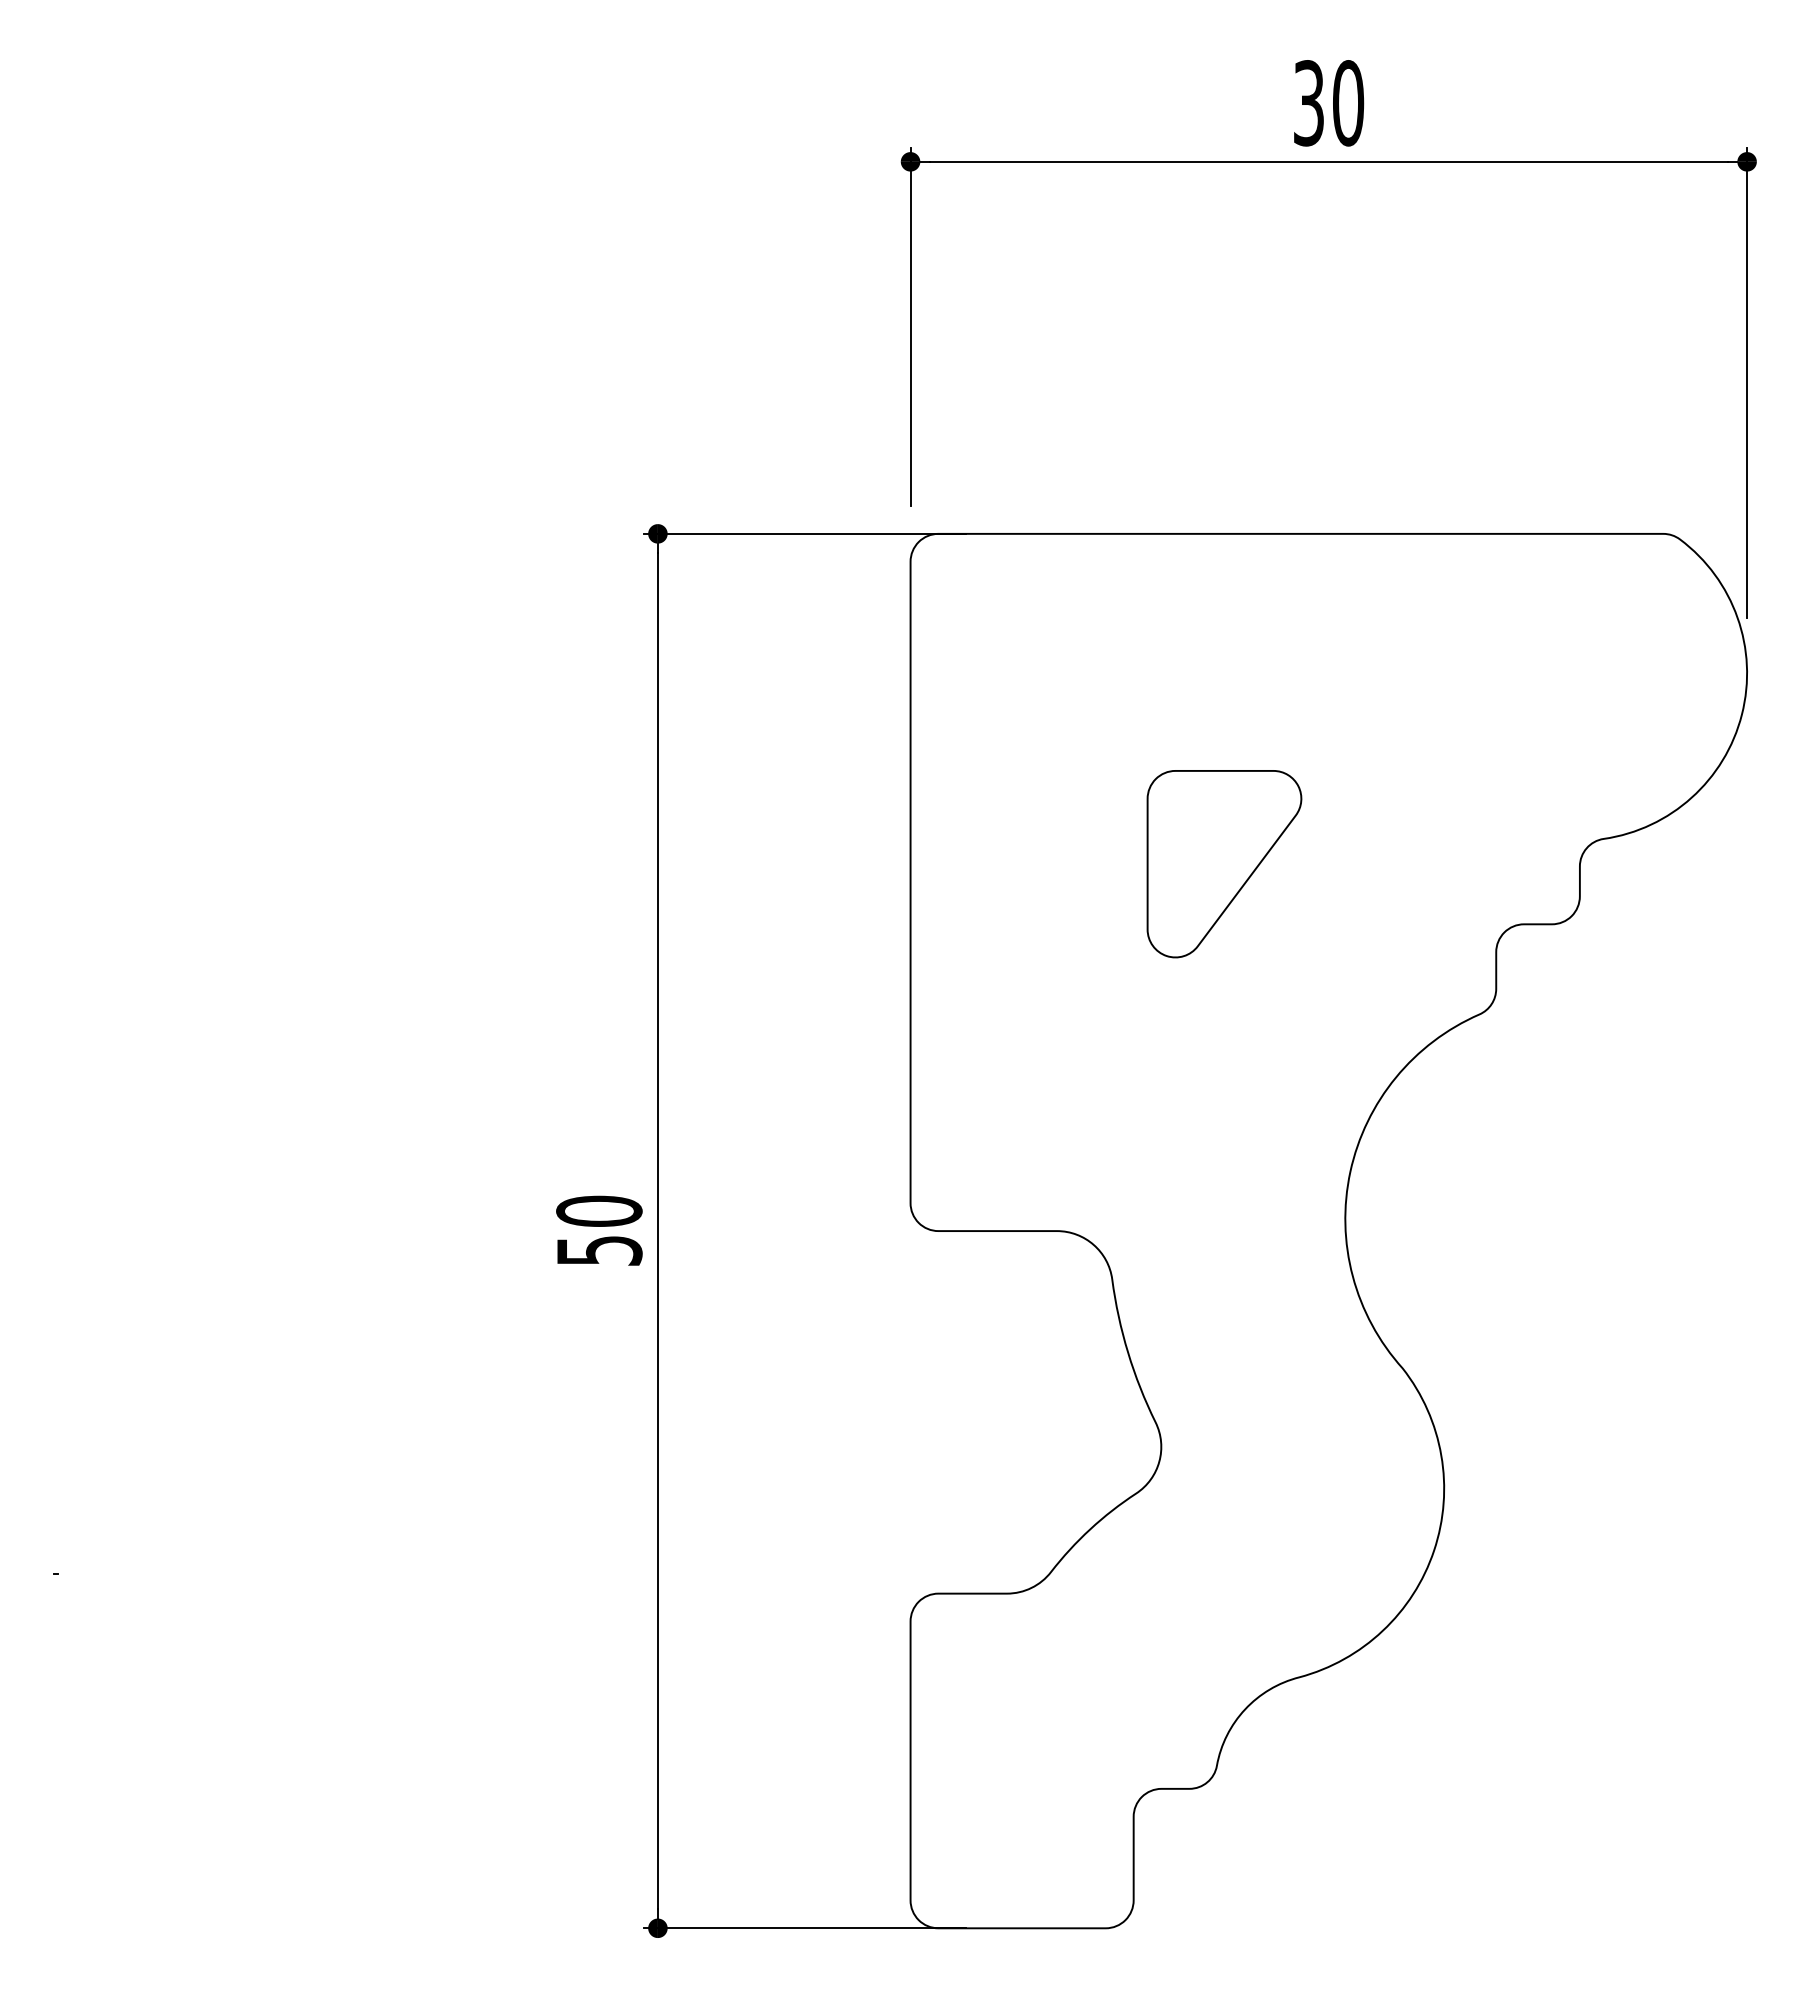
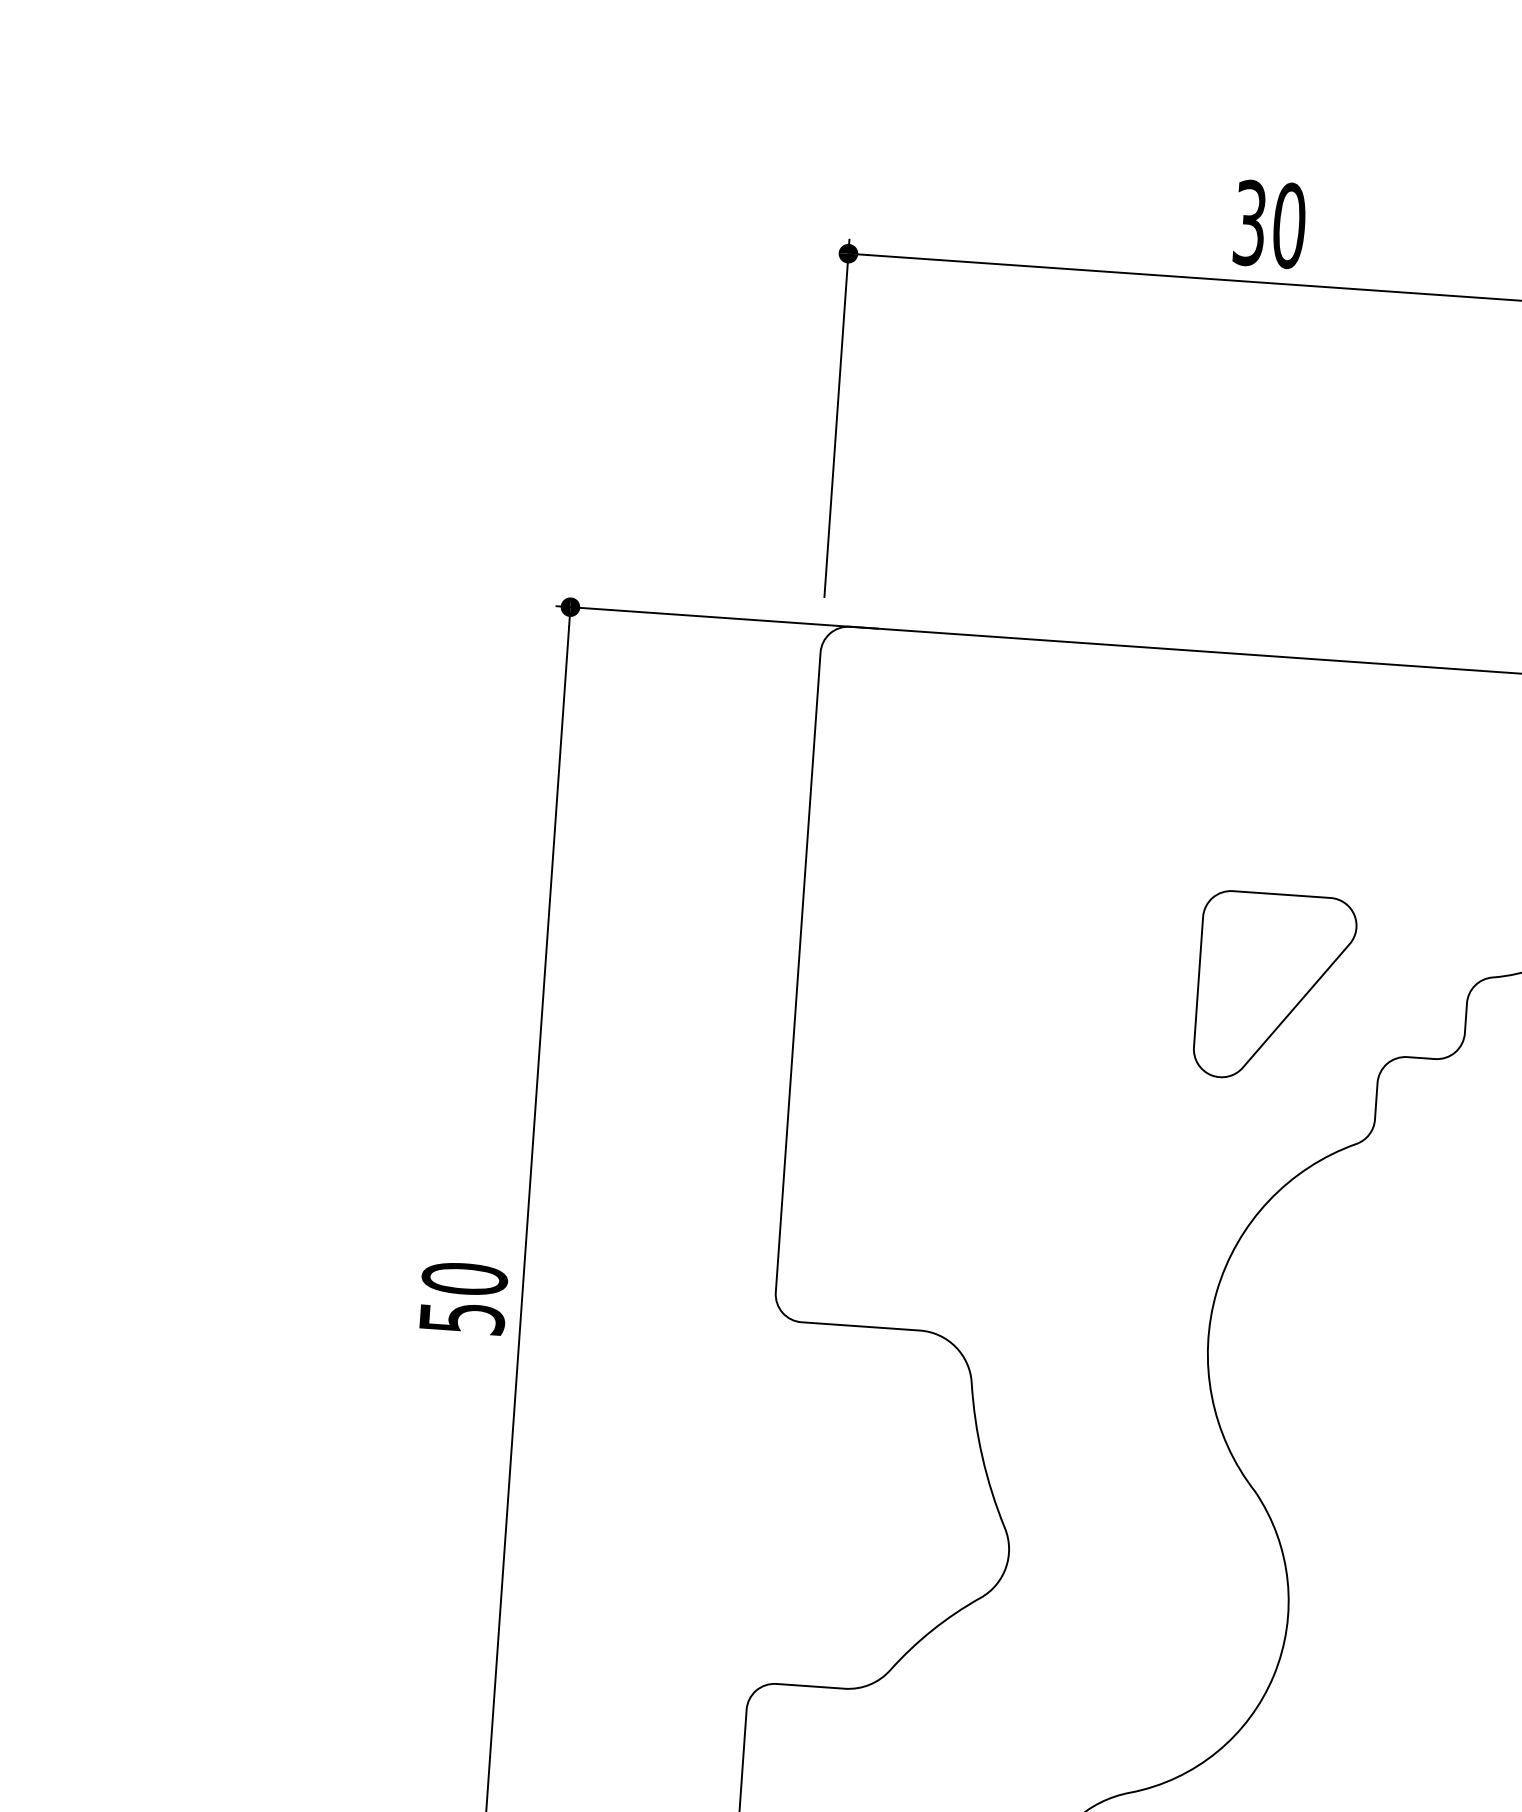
part: (1224, 864) -> (1275, 987), moved

